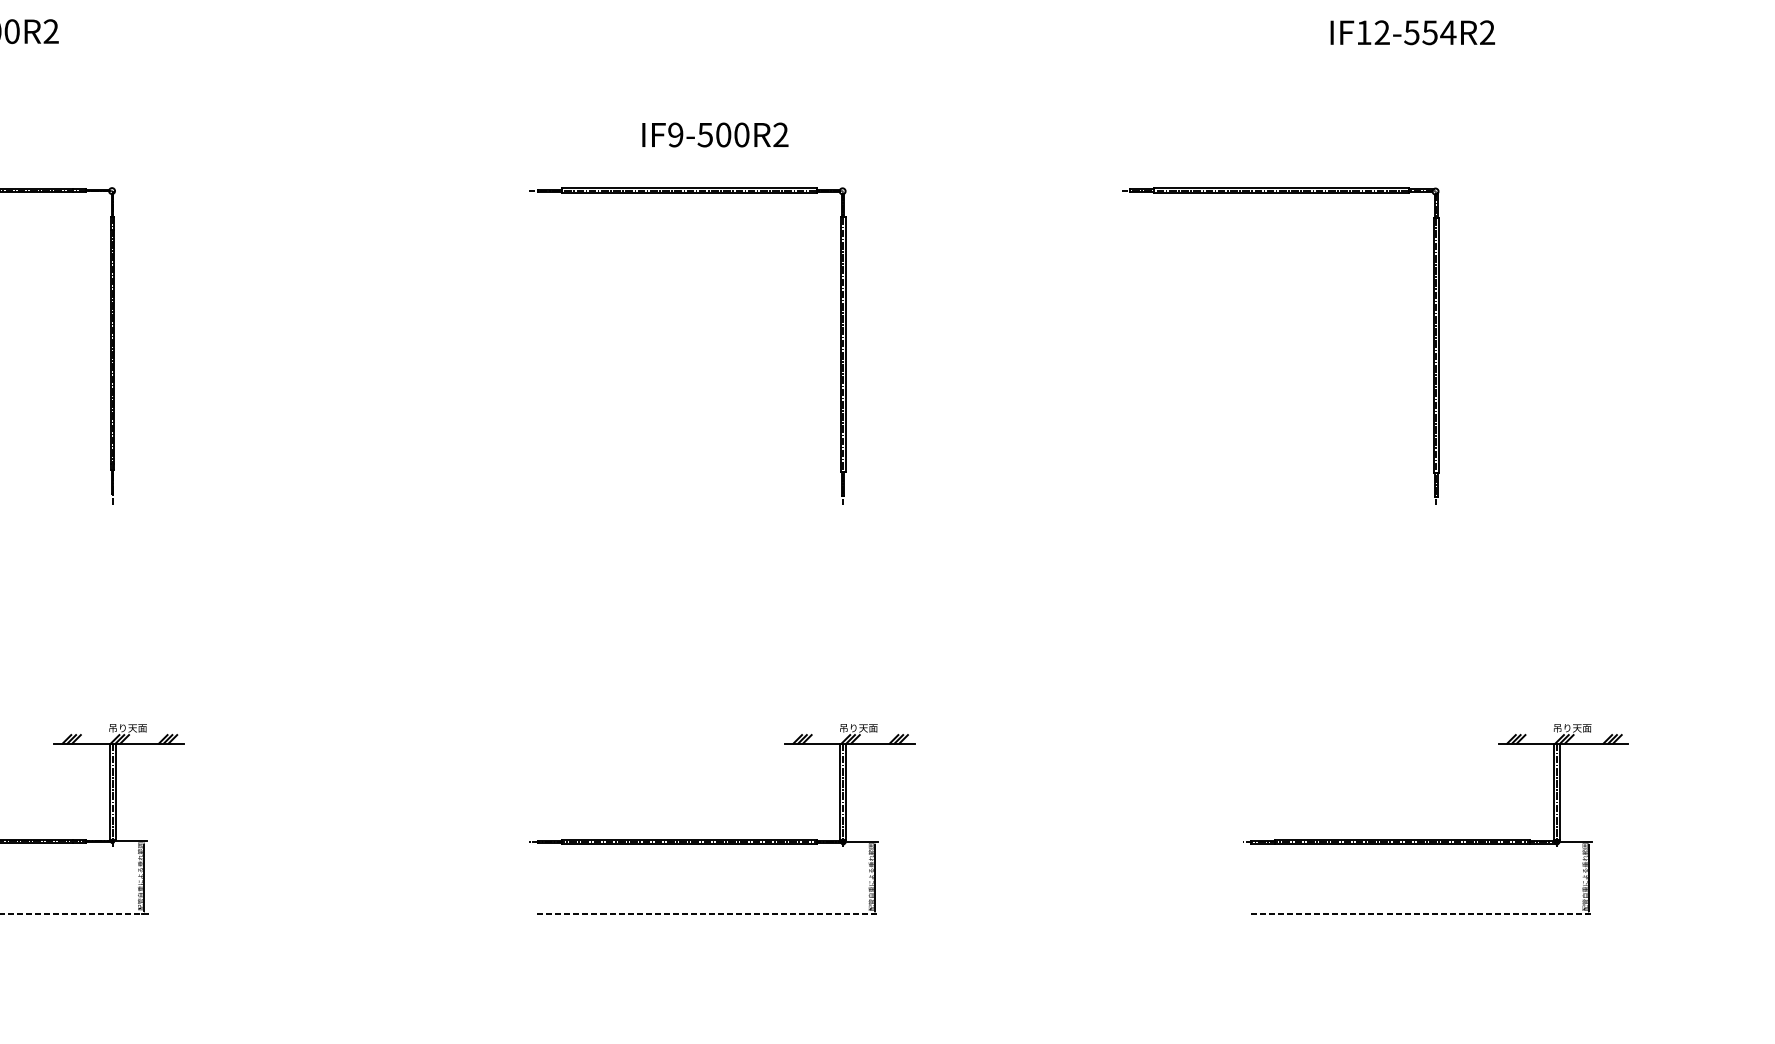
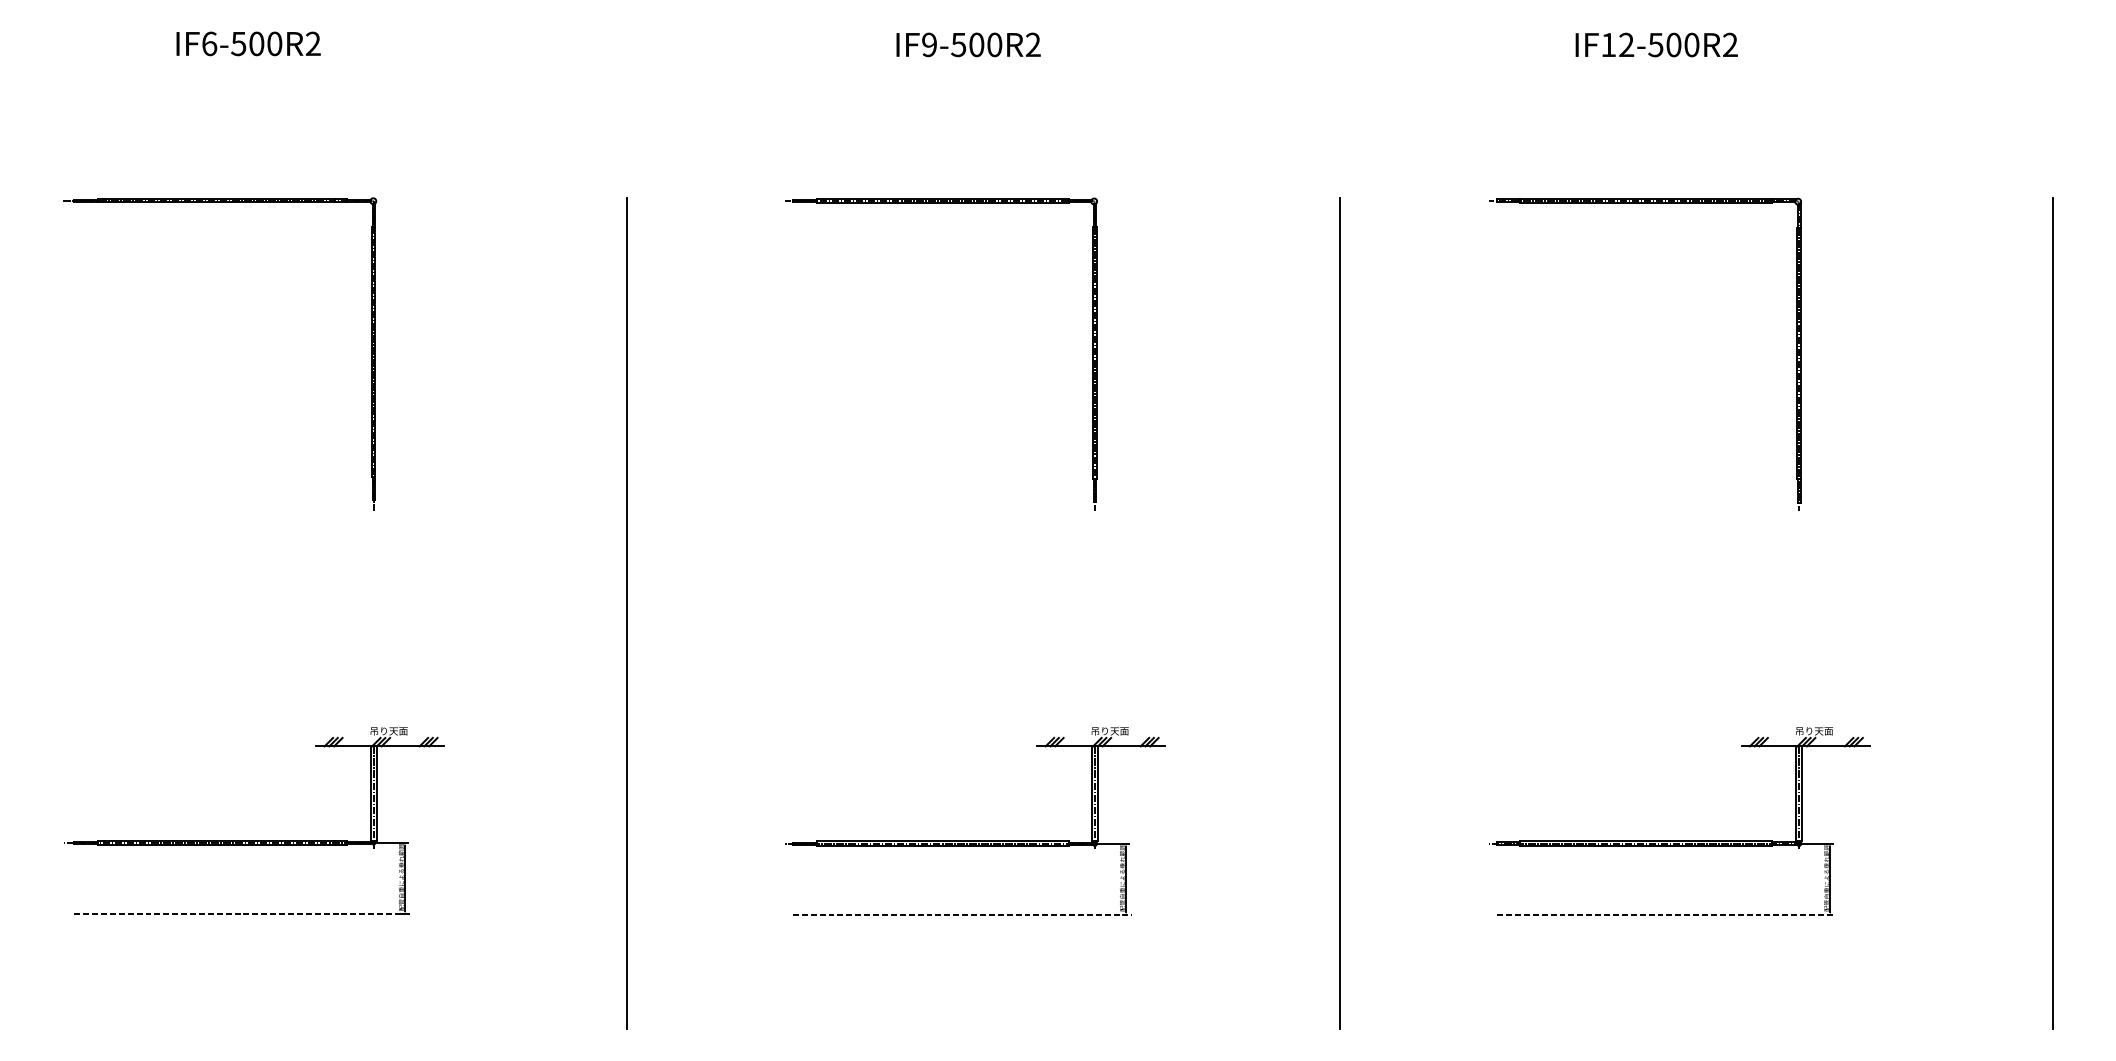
text: (1438, 32) -> (1682, 44), IF12-554R2 -> IF12-500R2
text: (715, 134) -> (968, 44), moved
part: (1280, 193) -> (1645, 203), moved
line: (369, 608) -> (627, 613), added
line: (1091, 608) -> (1339, 613), added

